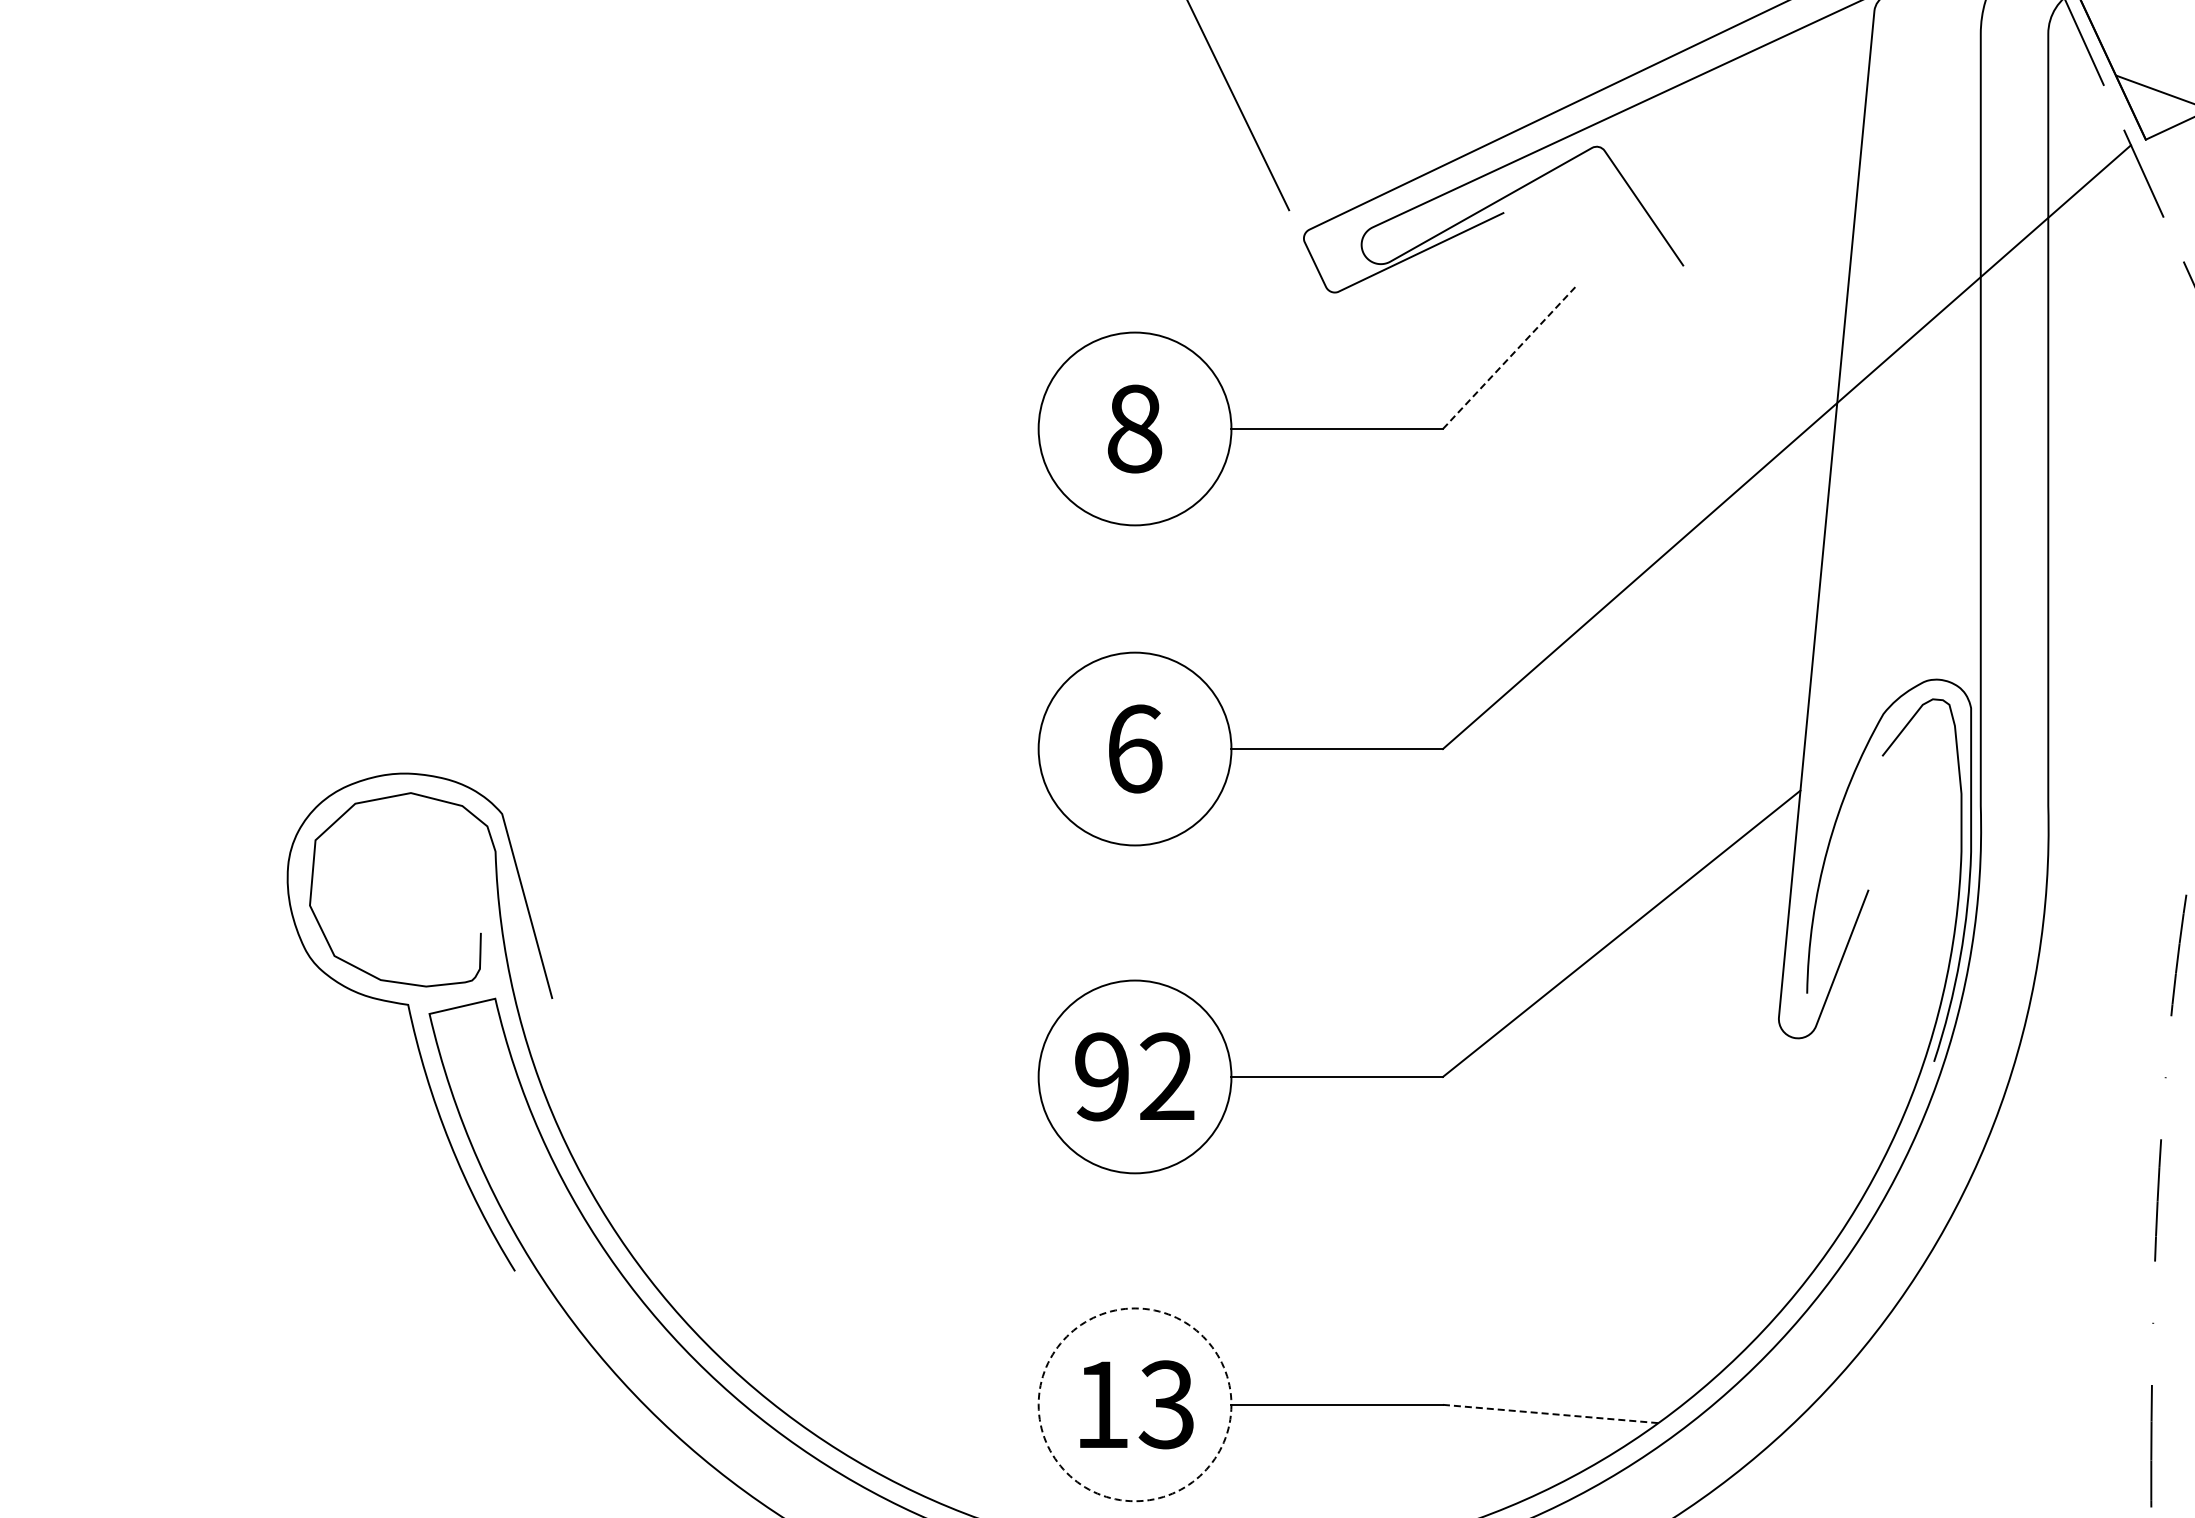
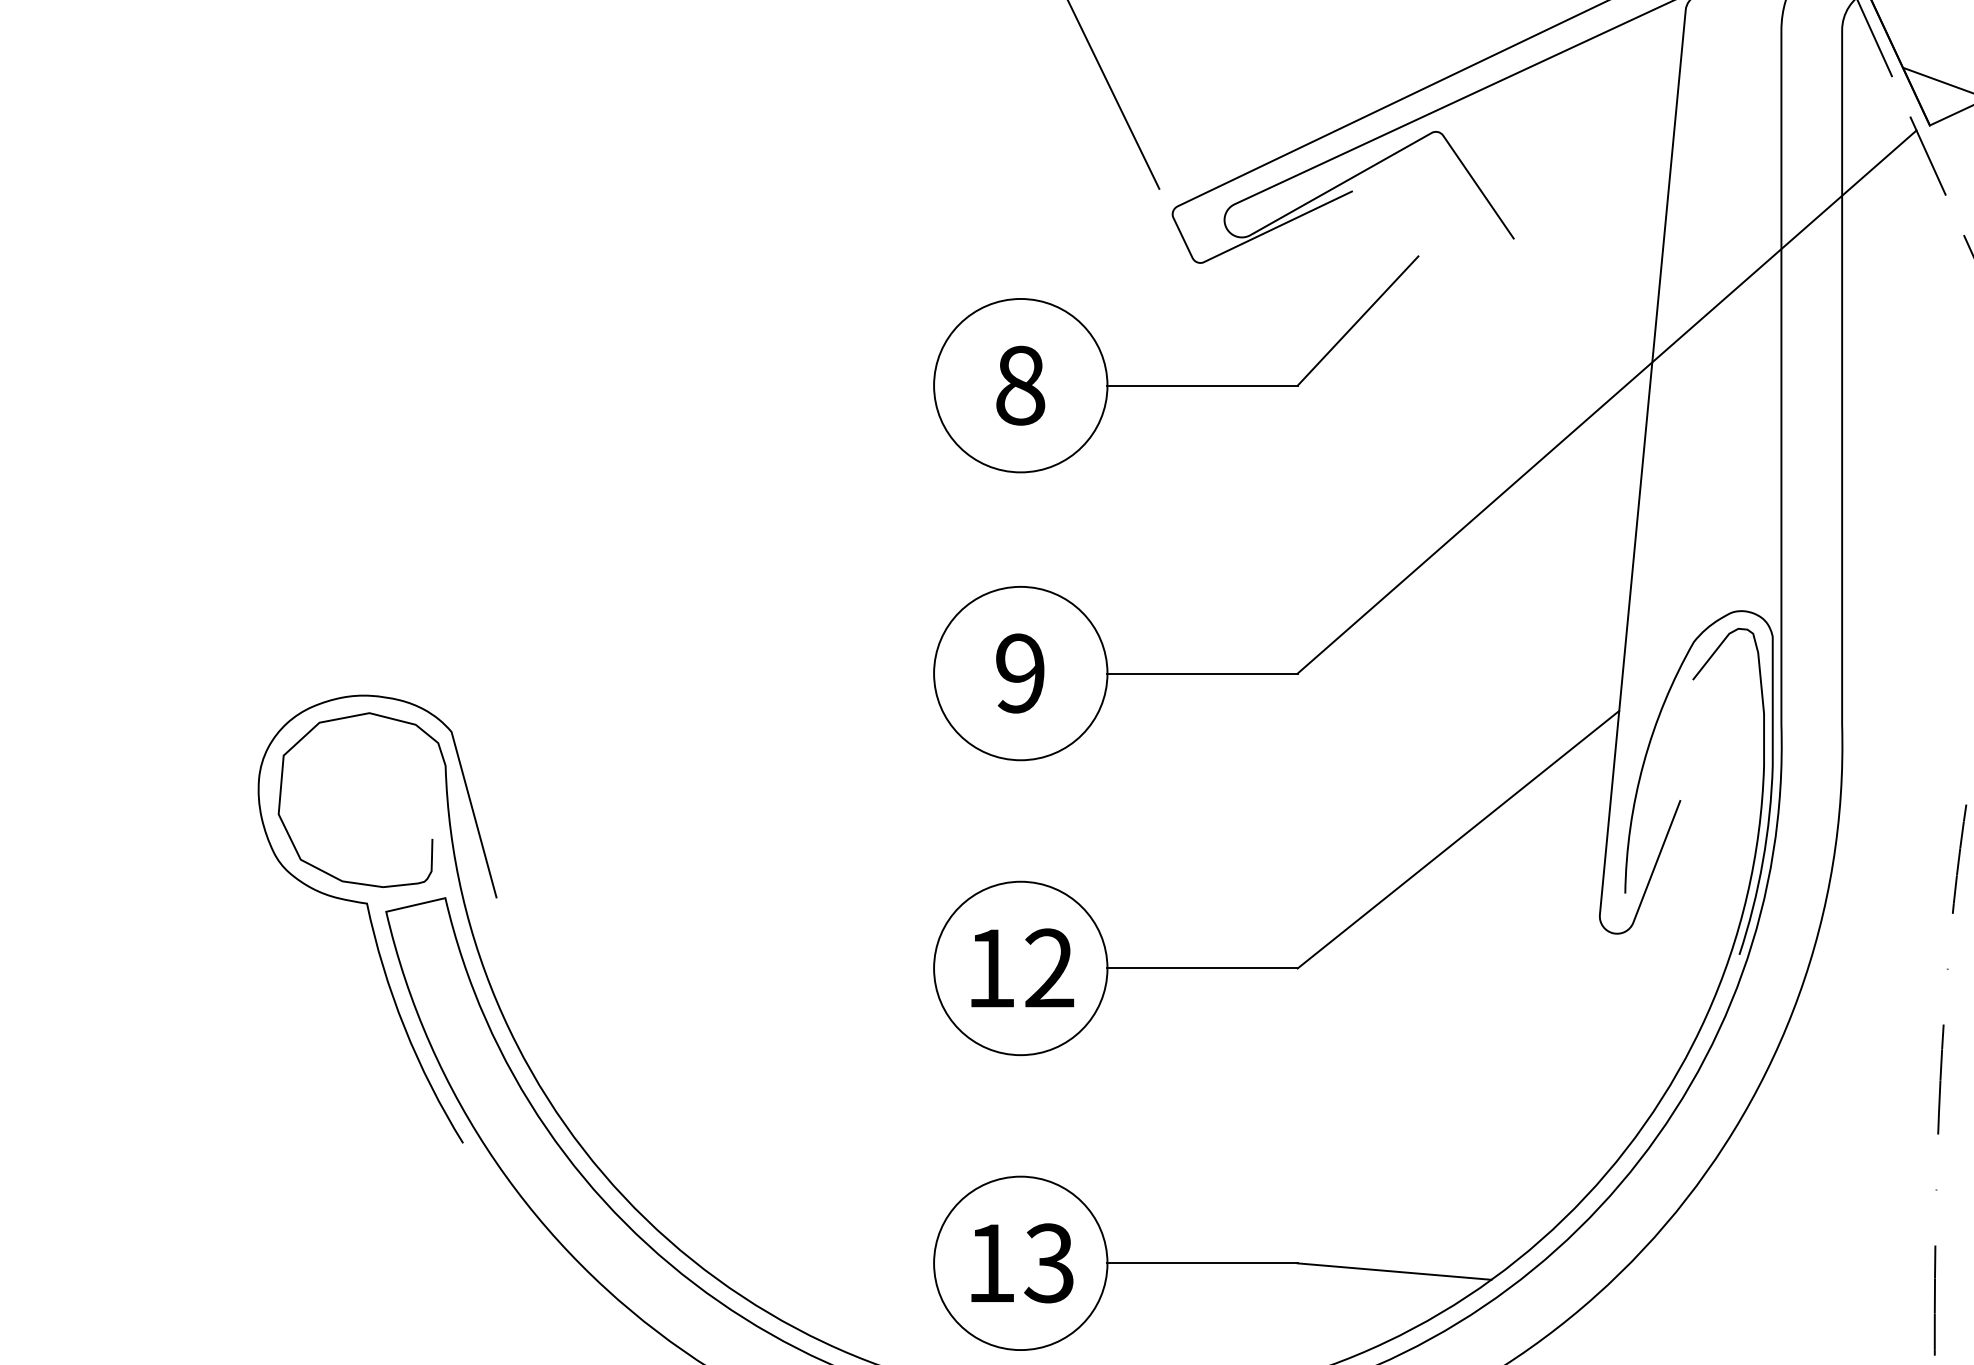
line: (1510, 356) -> (1358, 320), dashed -> solid
text: (1134, 748) -> (1020, 673), 6 -> 9
text: (1101, 1076) -> (990, 968), 92 -> 12
circle: (1134, 1404) -> (1020, 1263), dashed -> solid
line: (1551, 1414) -> (1395, 1272), dashed -> solid

